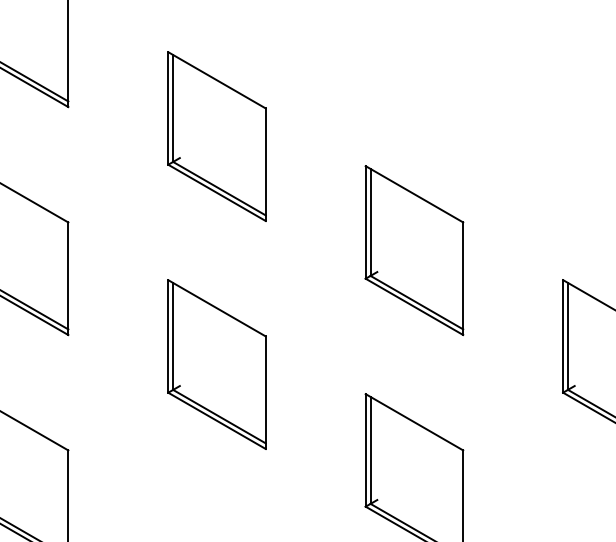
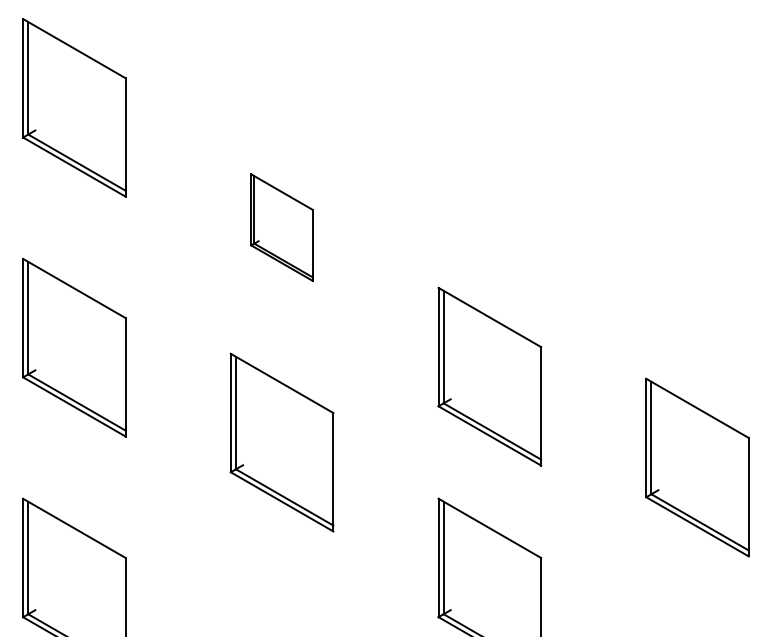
part: (216, 136) -> (281, 227), size x0.6
part: (414, 250) -> (489, 376), moved
part: (216, 364) -> (281, 442), moved

